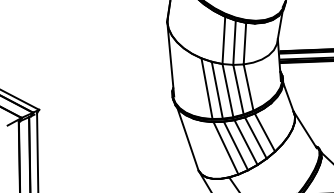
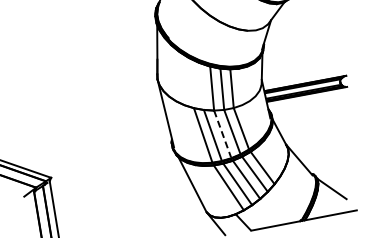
line: (227, 89) -> (222, 133), solid -> dashed

